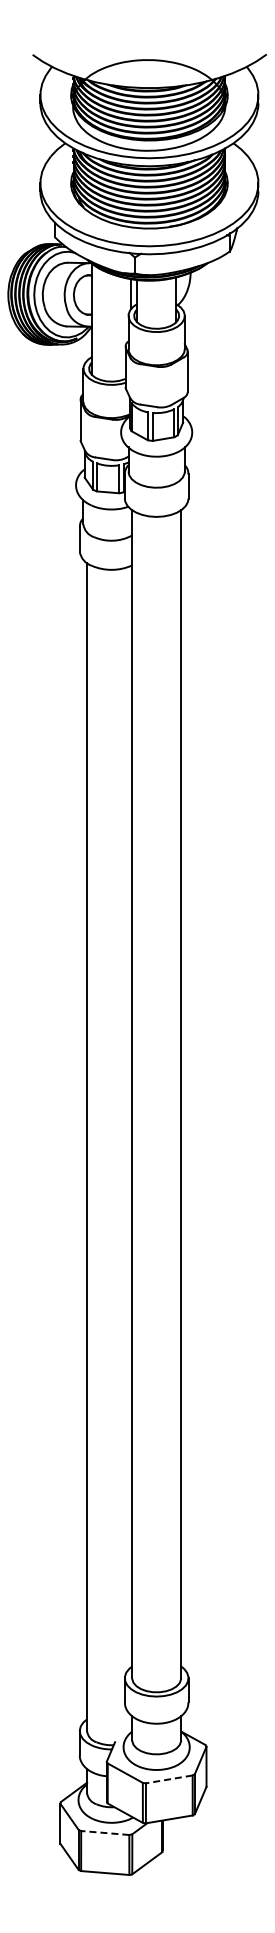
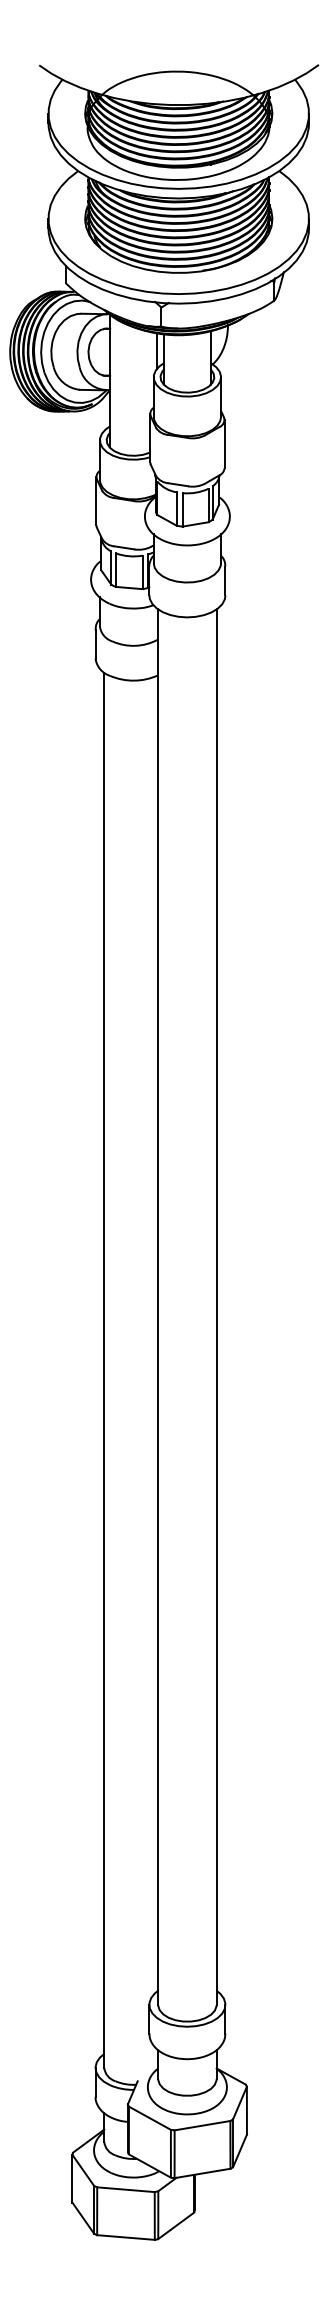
line: (169, 1779) -> (202, 2125), dashed -> solid
line: (104, 1832) -> (125, 2189), dashed -> solid

